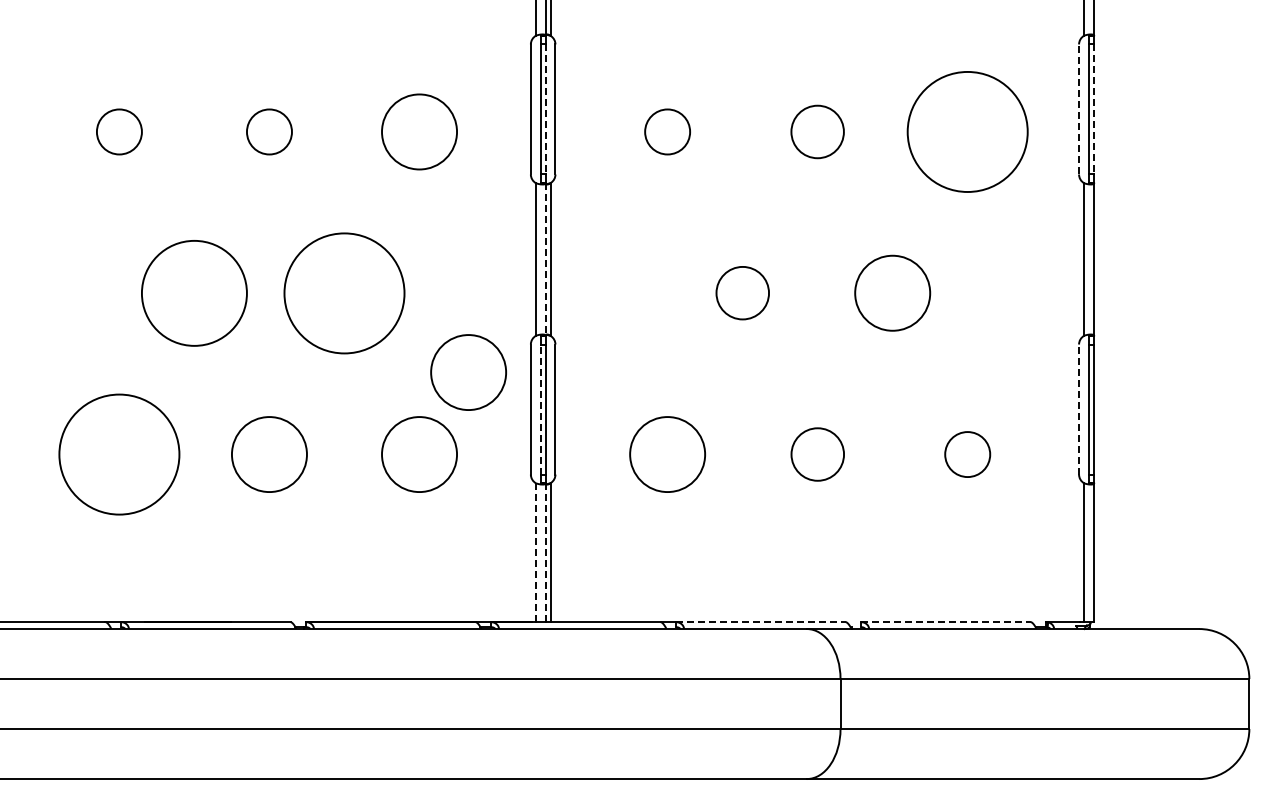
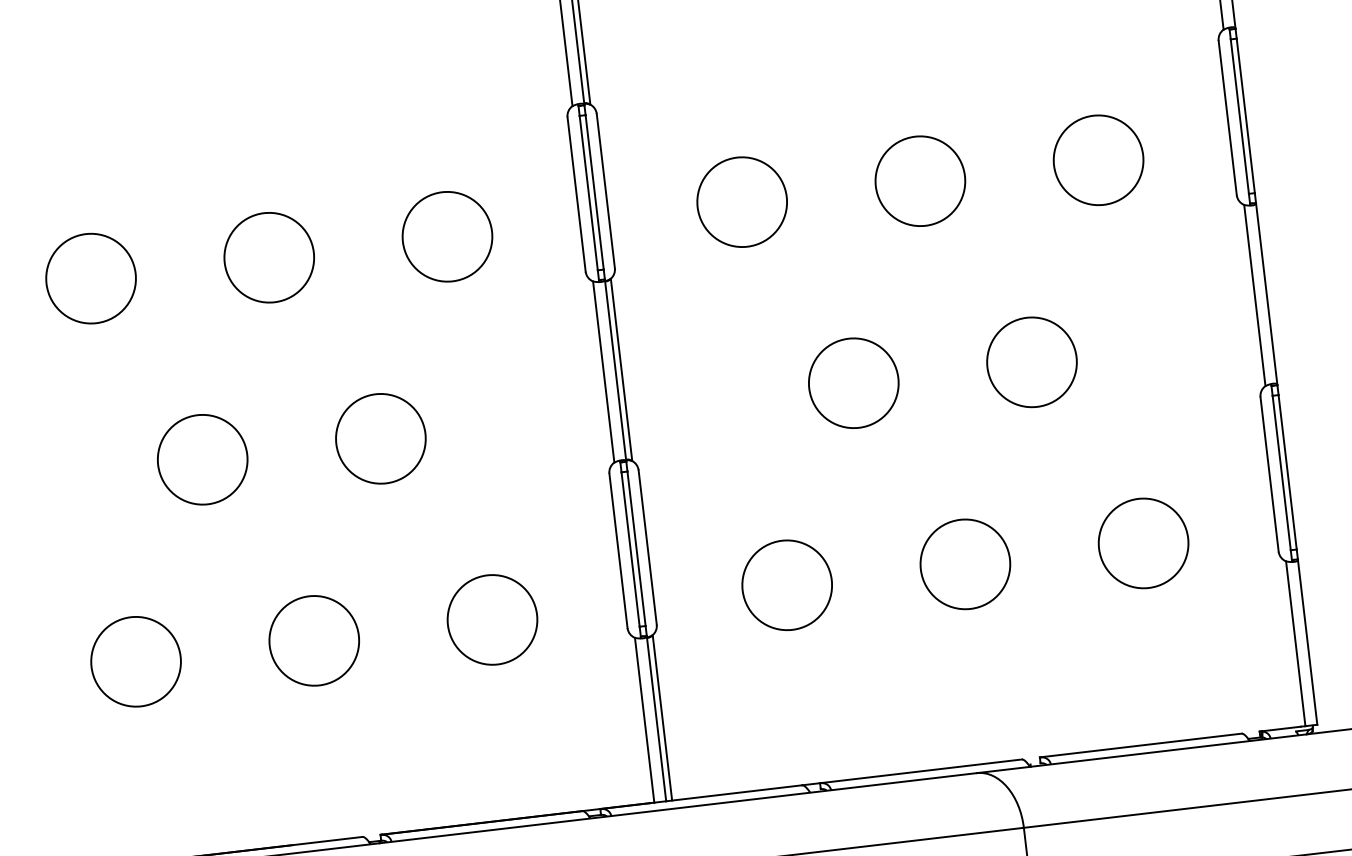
line: (1079, 108) -> (1228, 116), dashed -> solid
line: (546, 109) -> (595, 192), dashed -> solid
line: (1094, 109) -> (1246, 115), dashed -> solid
circle: (118, 131) -> (89, 278), size x1.67
circle: (269, 131) -> (269, 257), size x1.67
circle: (667, 131) -> (741, 201), size x1.67
circle: (817, 131) -> (920, 180), size x1.43
circle: (967, 131) -> (1098, 159), size x0.62
line: (546, 259) -> (616, 370), dashed -> solid
circle: (194, 292) -> (202, 458), size x0.71
circle: (344, 292) -> (380, 437), size x0.62
circle: (742, 292) -> (853, 382), size x1.43
circle: (468, 372) -> (539, 515), removed
line: (541, 409) -> (631, 549), dashed -> solid
line: (1079, 409) -> (1270, 474), dashed -> solid
circle: (119, 454) -> (136, 661), size x0.62
circle: (817, 454) -> (965, 564), size x1.43
circle: (967, 454) -> (1143, 543), size x1.67
line: (536, 552) -> (645, 719), dashed -> solid
line: (546, 552) -> (656, 718), dashed -> solid
line: (760, 622) -> (920, 771), dashed -> solid
line: (945, 622) -> (1140, 746), dashed -> solid

